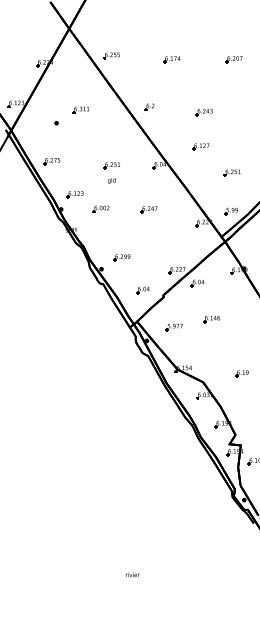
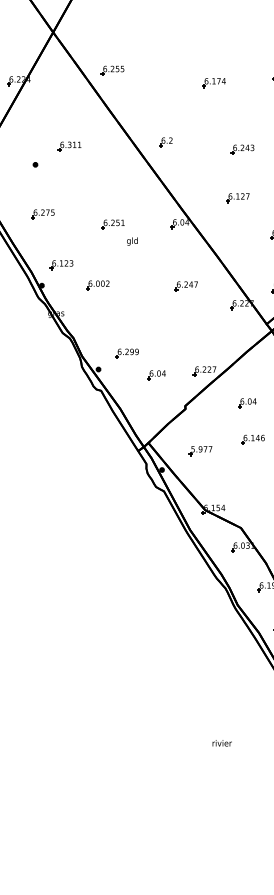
part: (171, 59) -> (213, 82), moved
part: (51, 161) -> (42, 214), moved
text: (111, 180) -> (132, 240), moved
part: (148, 209) -> (185, 285), moved
part: (197, 283) -> (247, 403), moved
part: (142, 290) -> (155, 375), moved
text: (132, 574) -> (221, 742), moved

